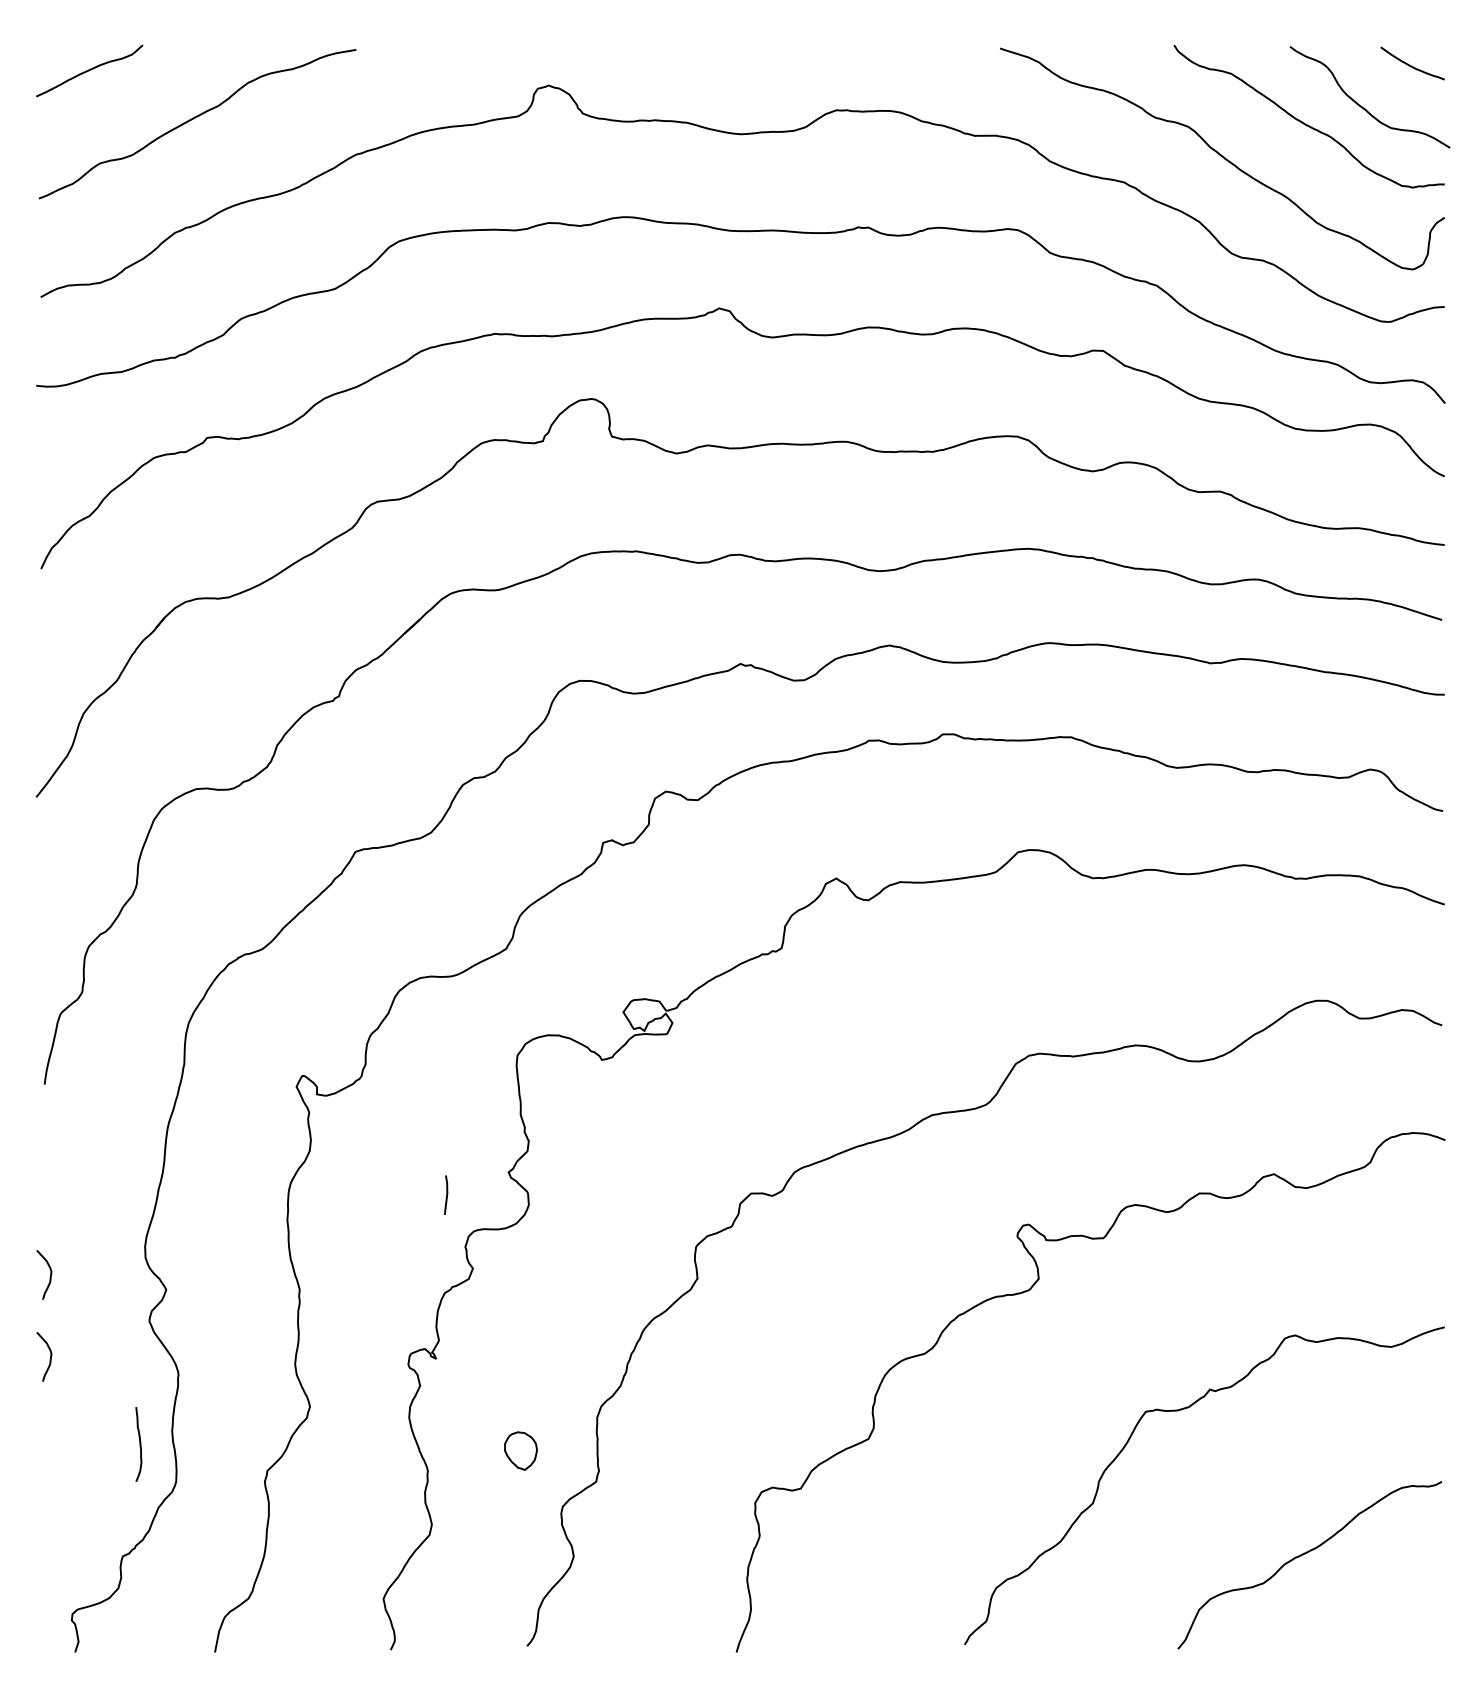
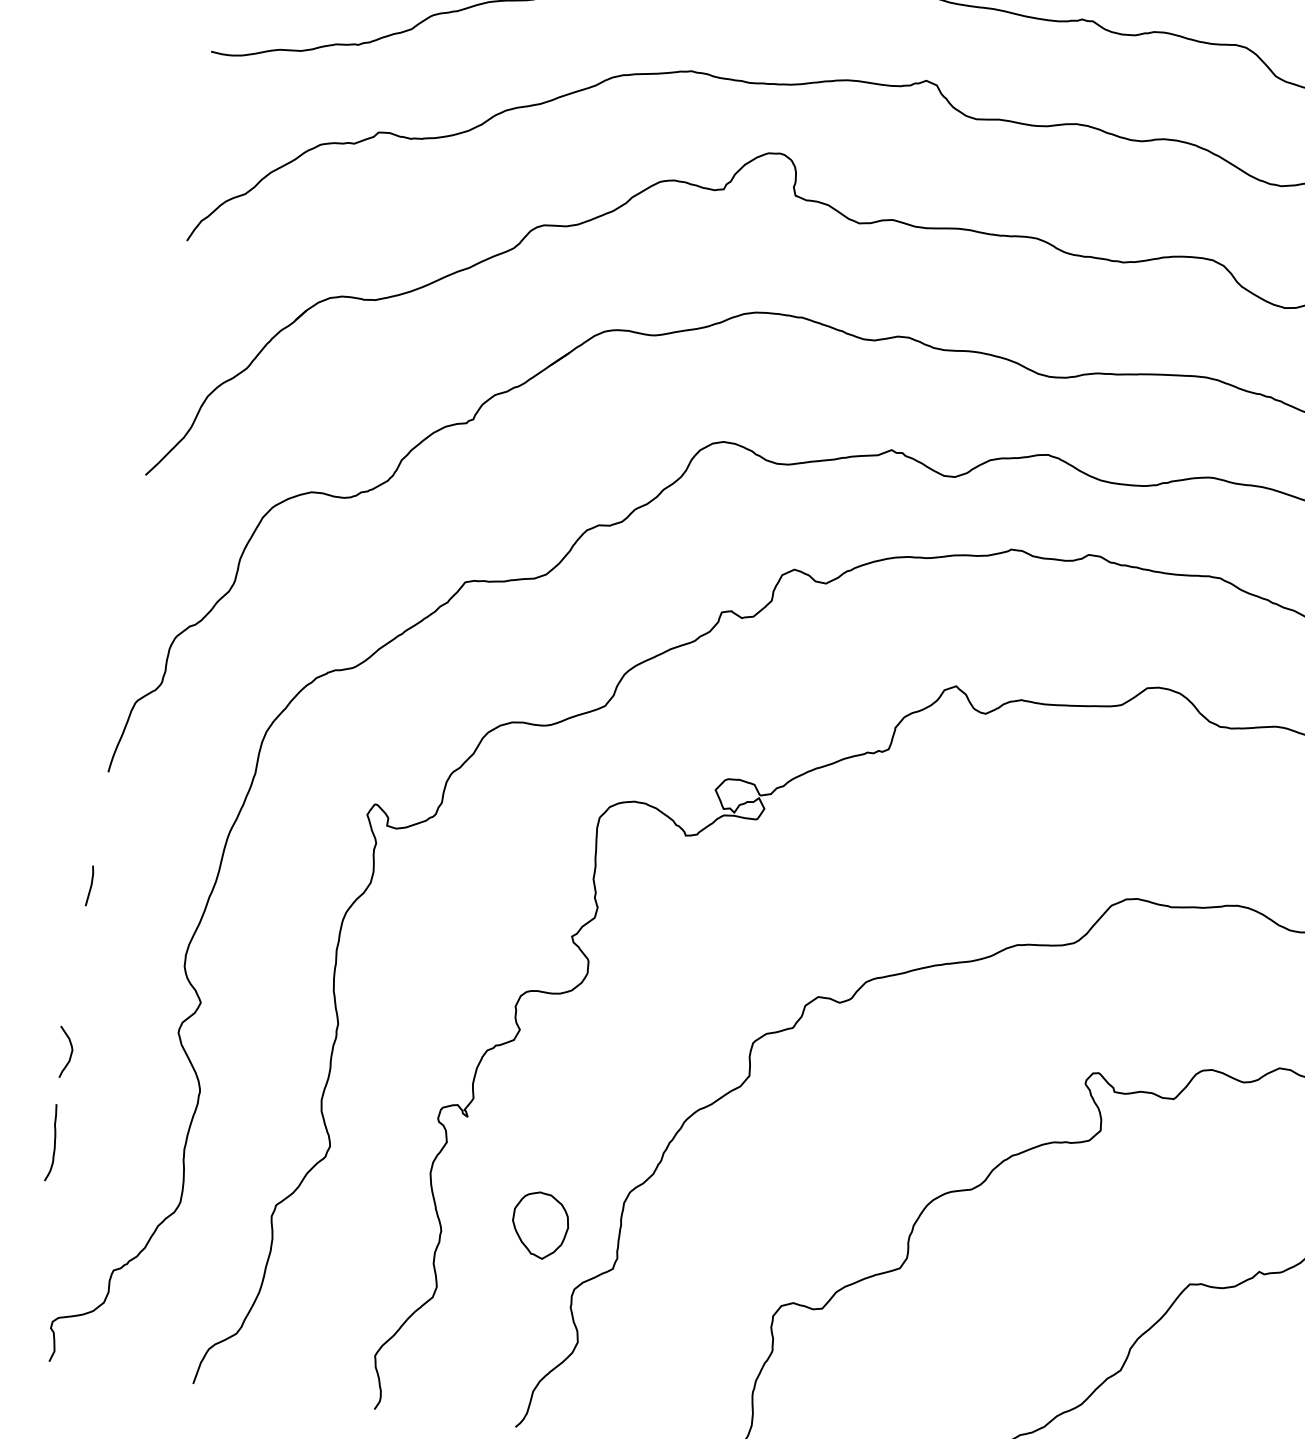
line: (446, 1194) -> (90, 885), moved
curve: (49, 1277) -> (82, 971), removed
curve: (139, 1444) -> (53, 1143), moved
part: (520, 1450) -> (539, 1224), size x1.67

